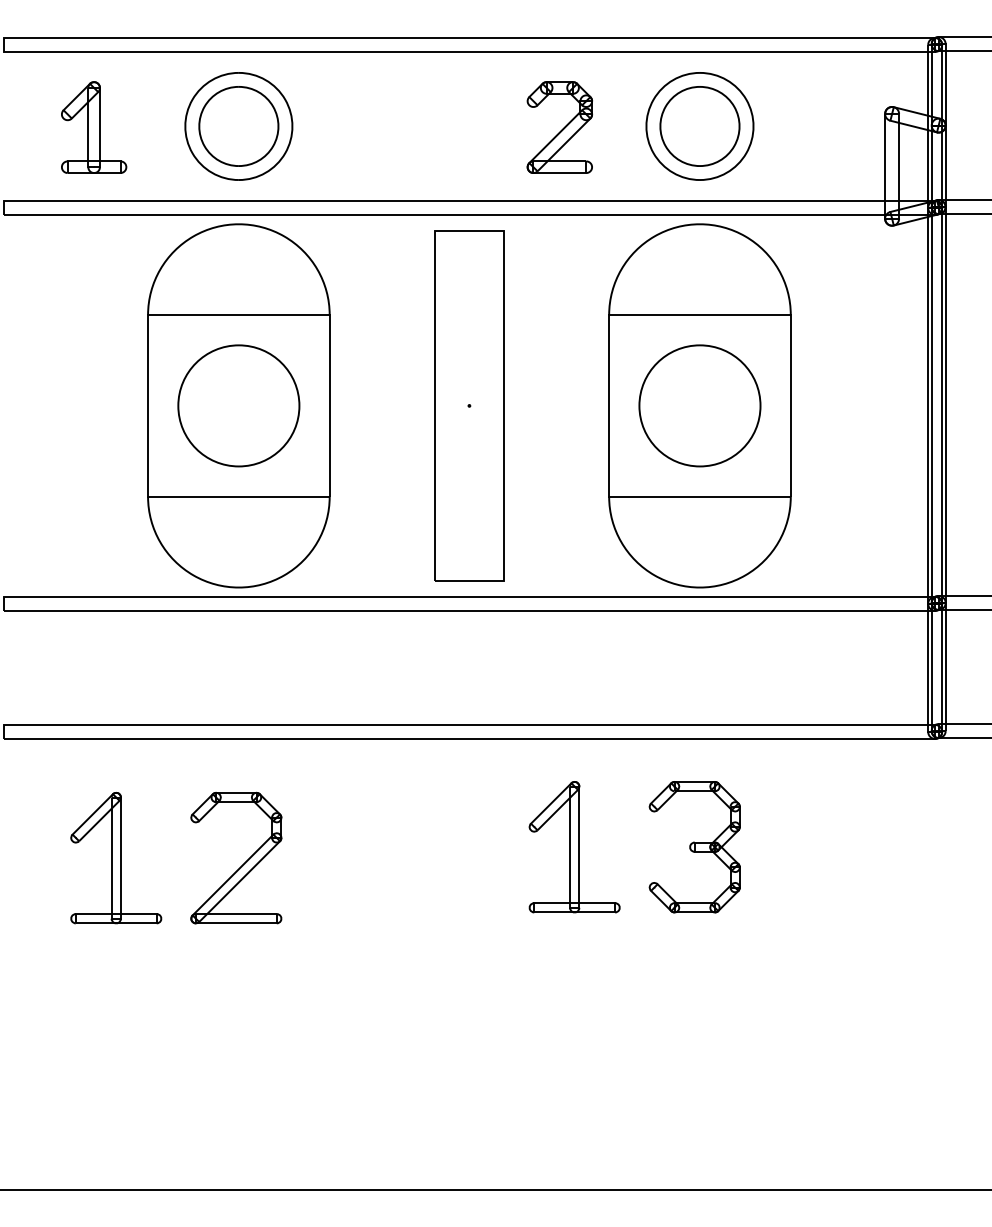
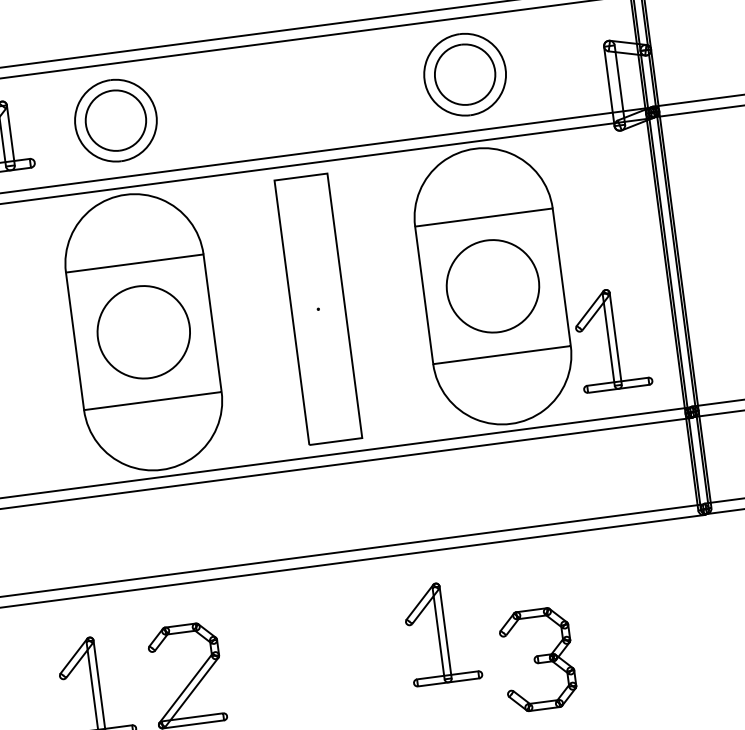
part: (559, 127) -> (358, 89), removed
part: (845, 495) -> (612, 339), added
part: (694, 847) -> (537, 659), moved

